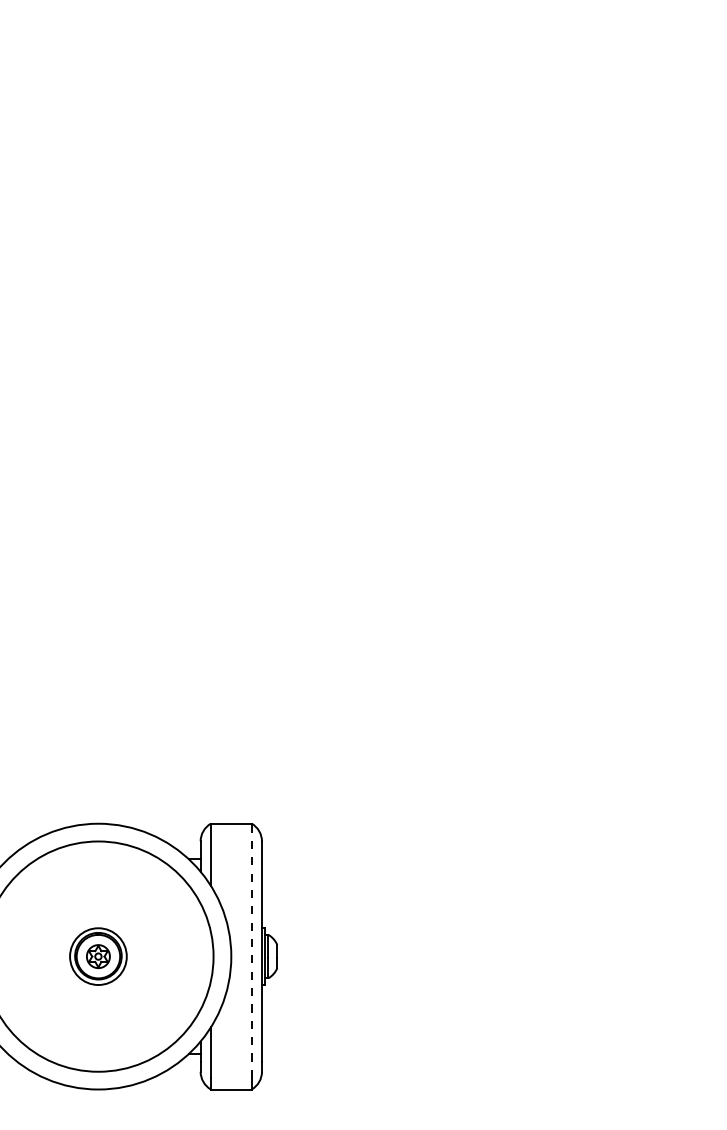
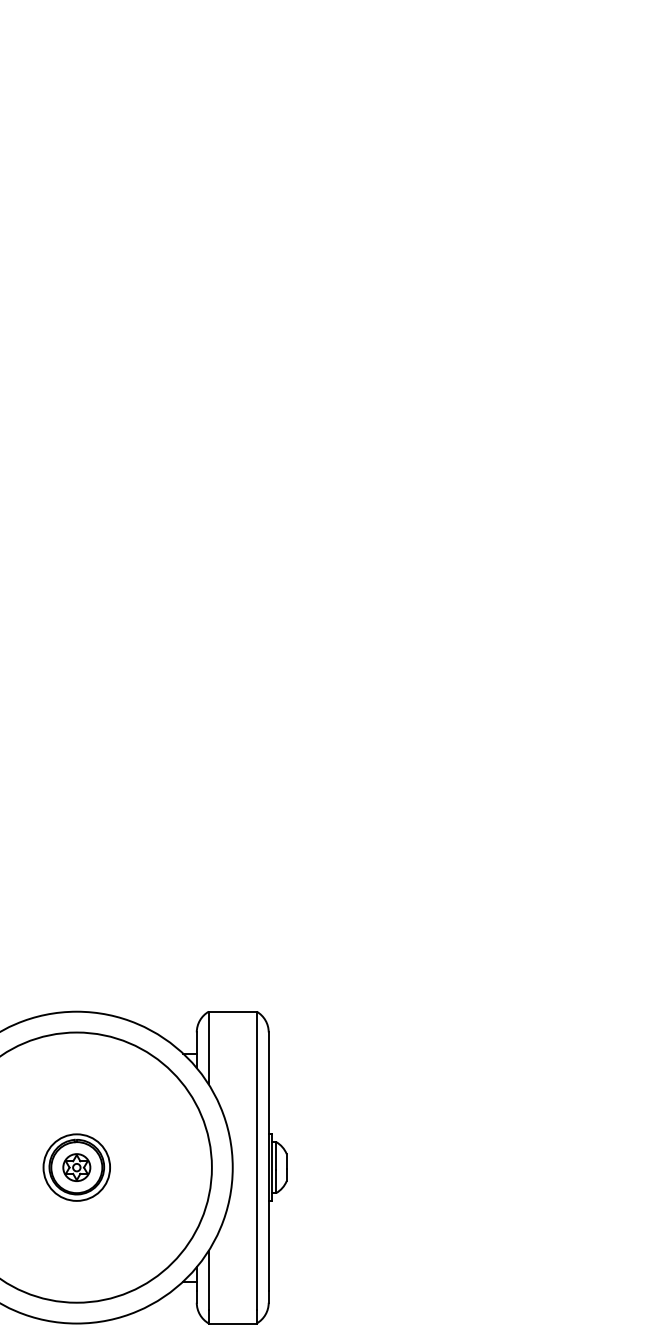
line: (251, 950) -> (256, 1160), dashed -> solid

